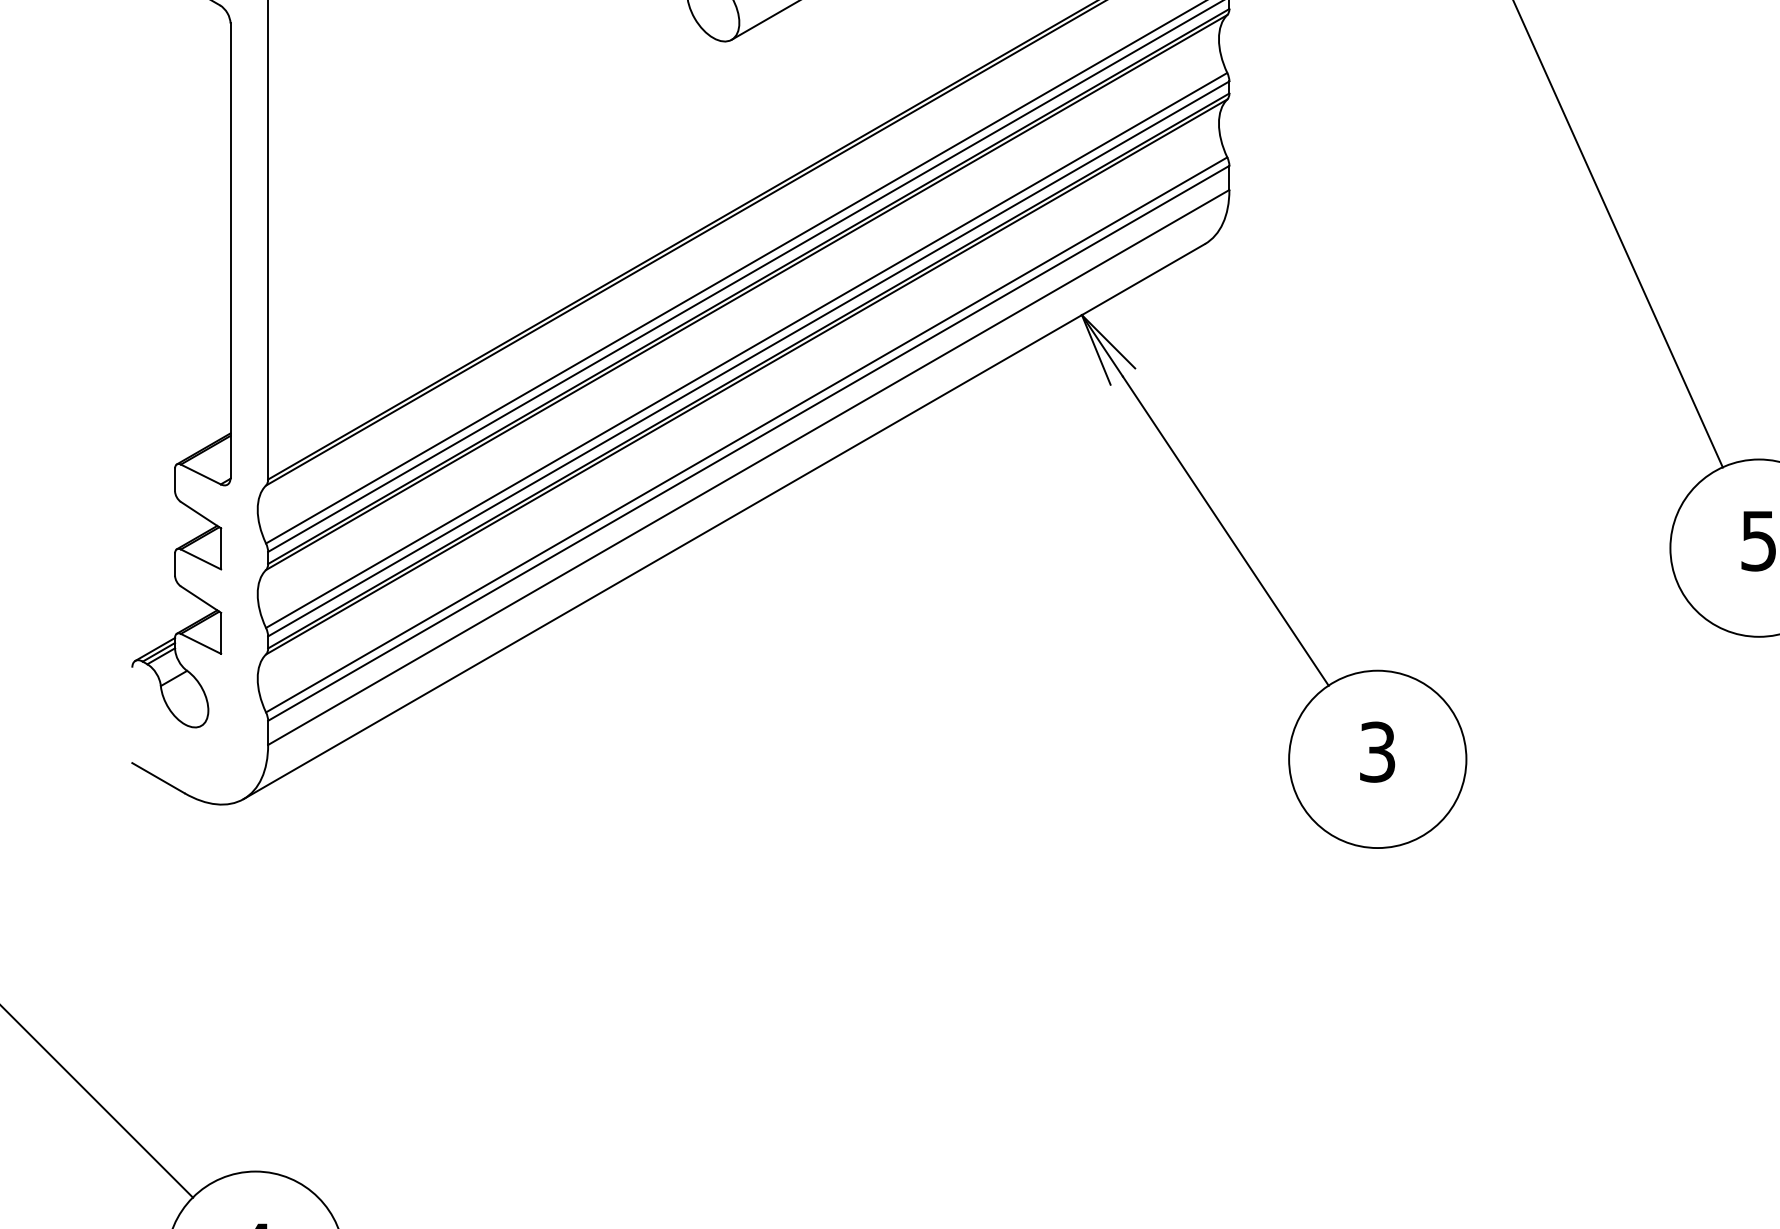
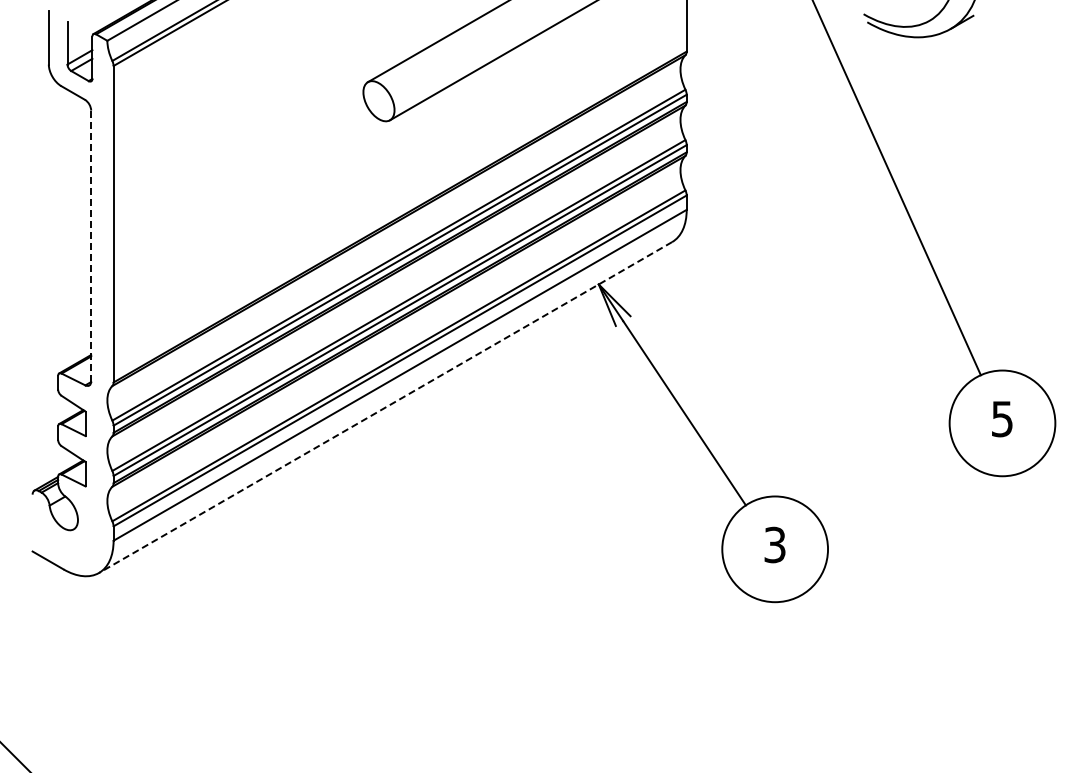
line: (231, 251) -> (91, 246), solid -> dashed
line: (724, 521) -> (385, 407), solid -> dashed

